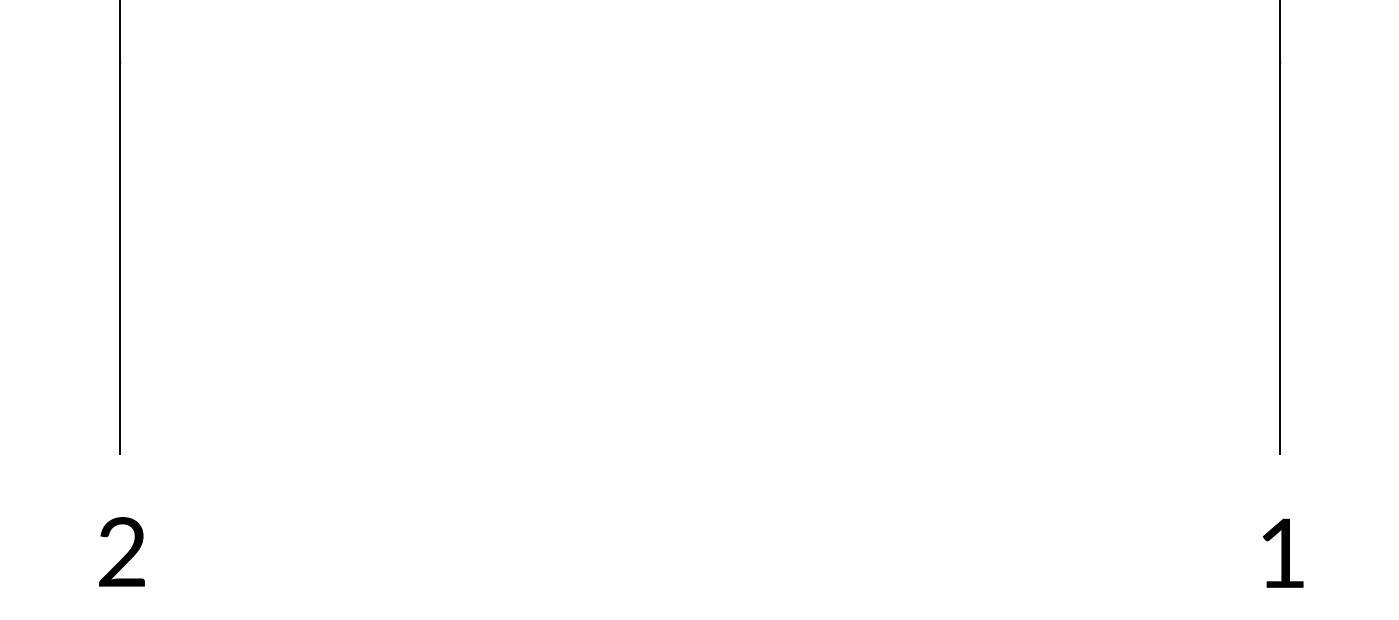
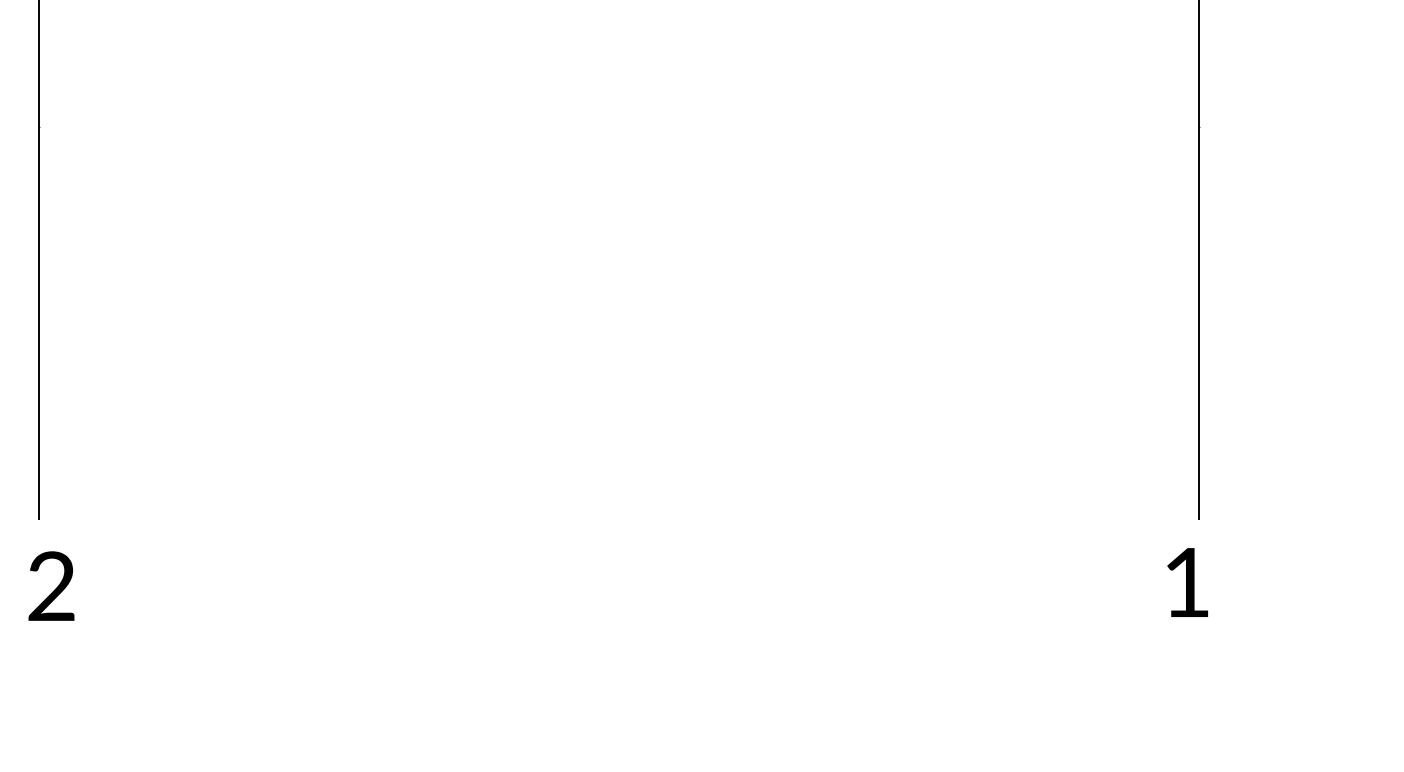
text: (121, 551) -> (51, 585), moved
text: (1282, 553) -> (1187, 582), moved

